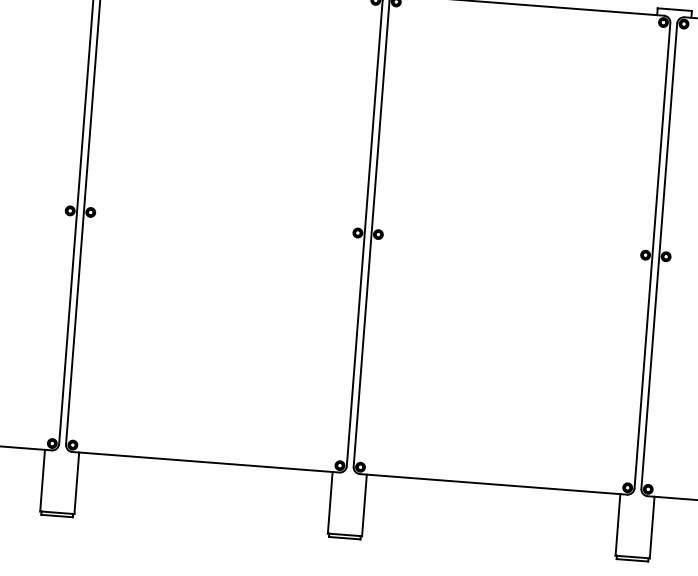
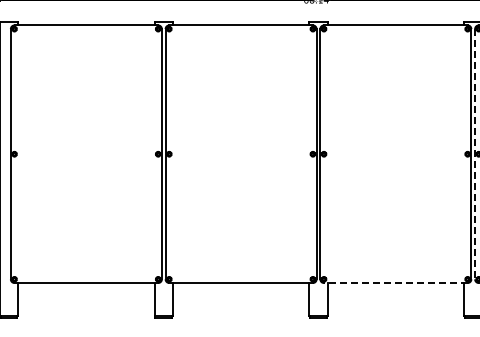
line: (660, 256) -> (475, 154), solid -> dashed
line: (492, 485) -> (395, 283), solid -> dashed

